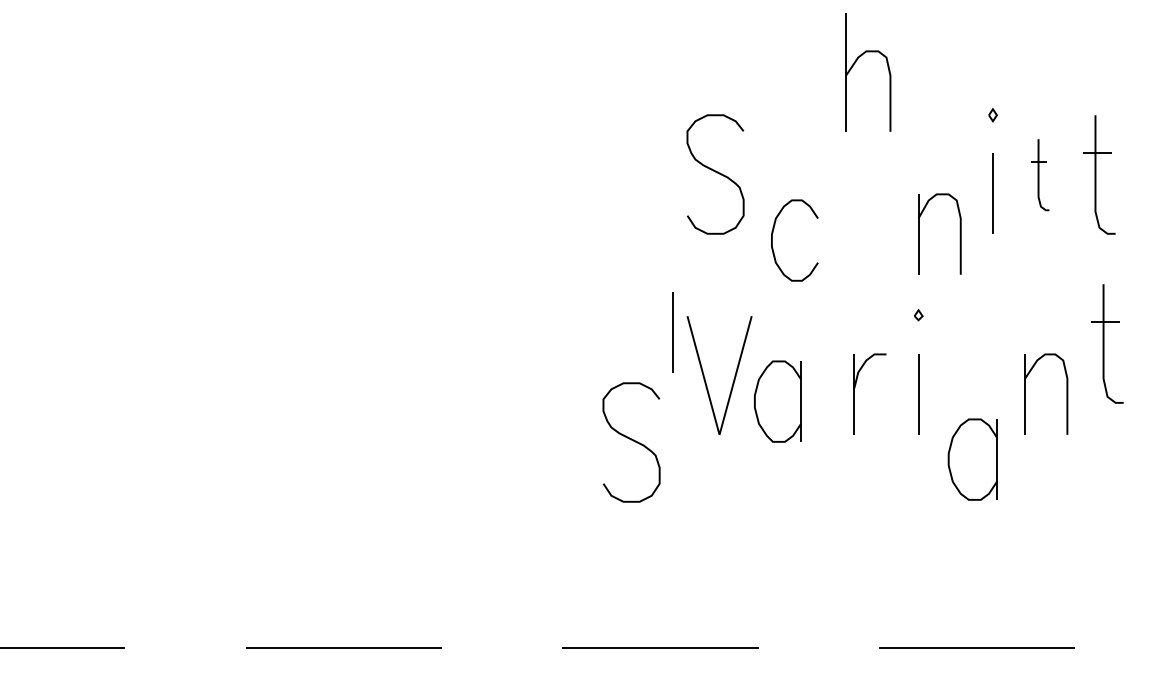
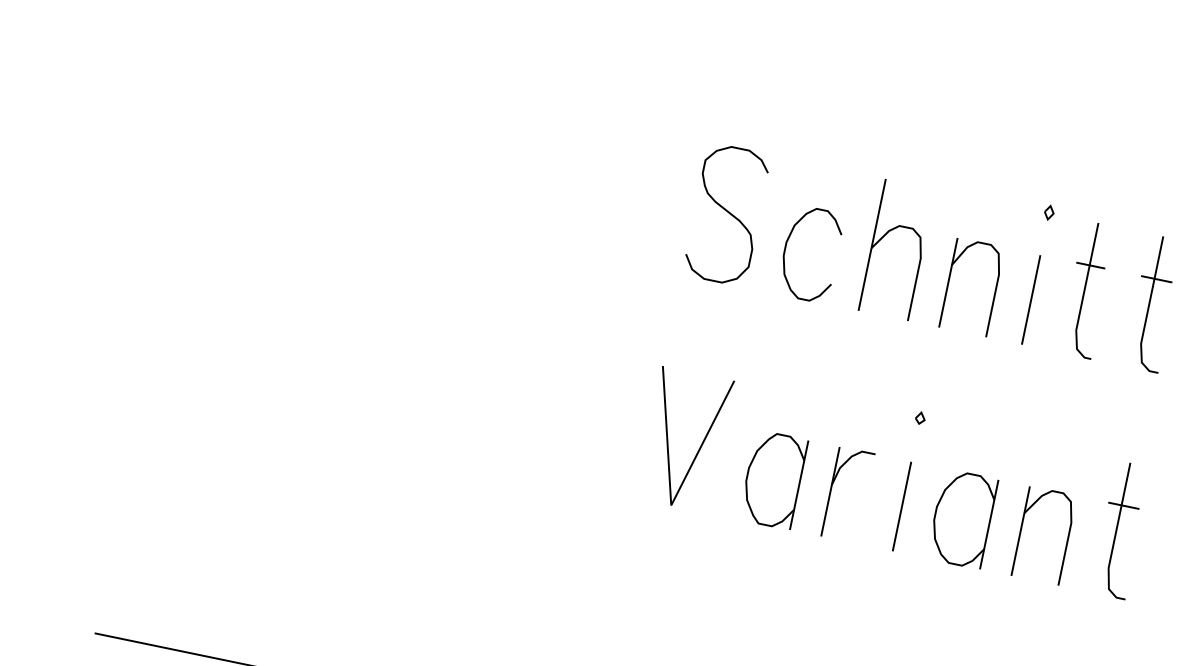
part: (856, 62) -> (885, 236), moved
part: (1040, 174) -> (1088, 289), size x1.67
part: (919, 233) -> (949, 281), moved
curve: (772, 240) -> (785, 249), moved
line: (672, 332) -> (642, 380), removed
part: (1107, 343) -> (1121, 529), moved
part: (777, 401) -> (772, 479), moved
curve: (631, 440) -> (571, 491), removed
part: (972, 459) -> (962, 518), moved

